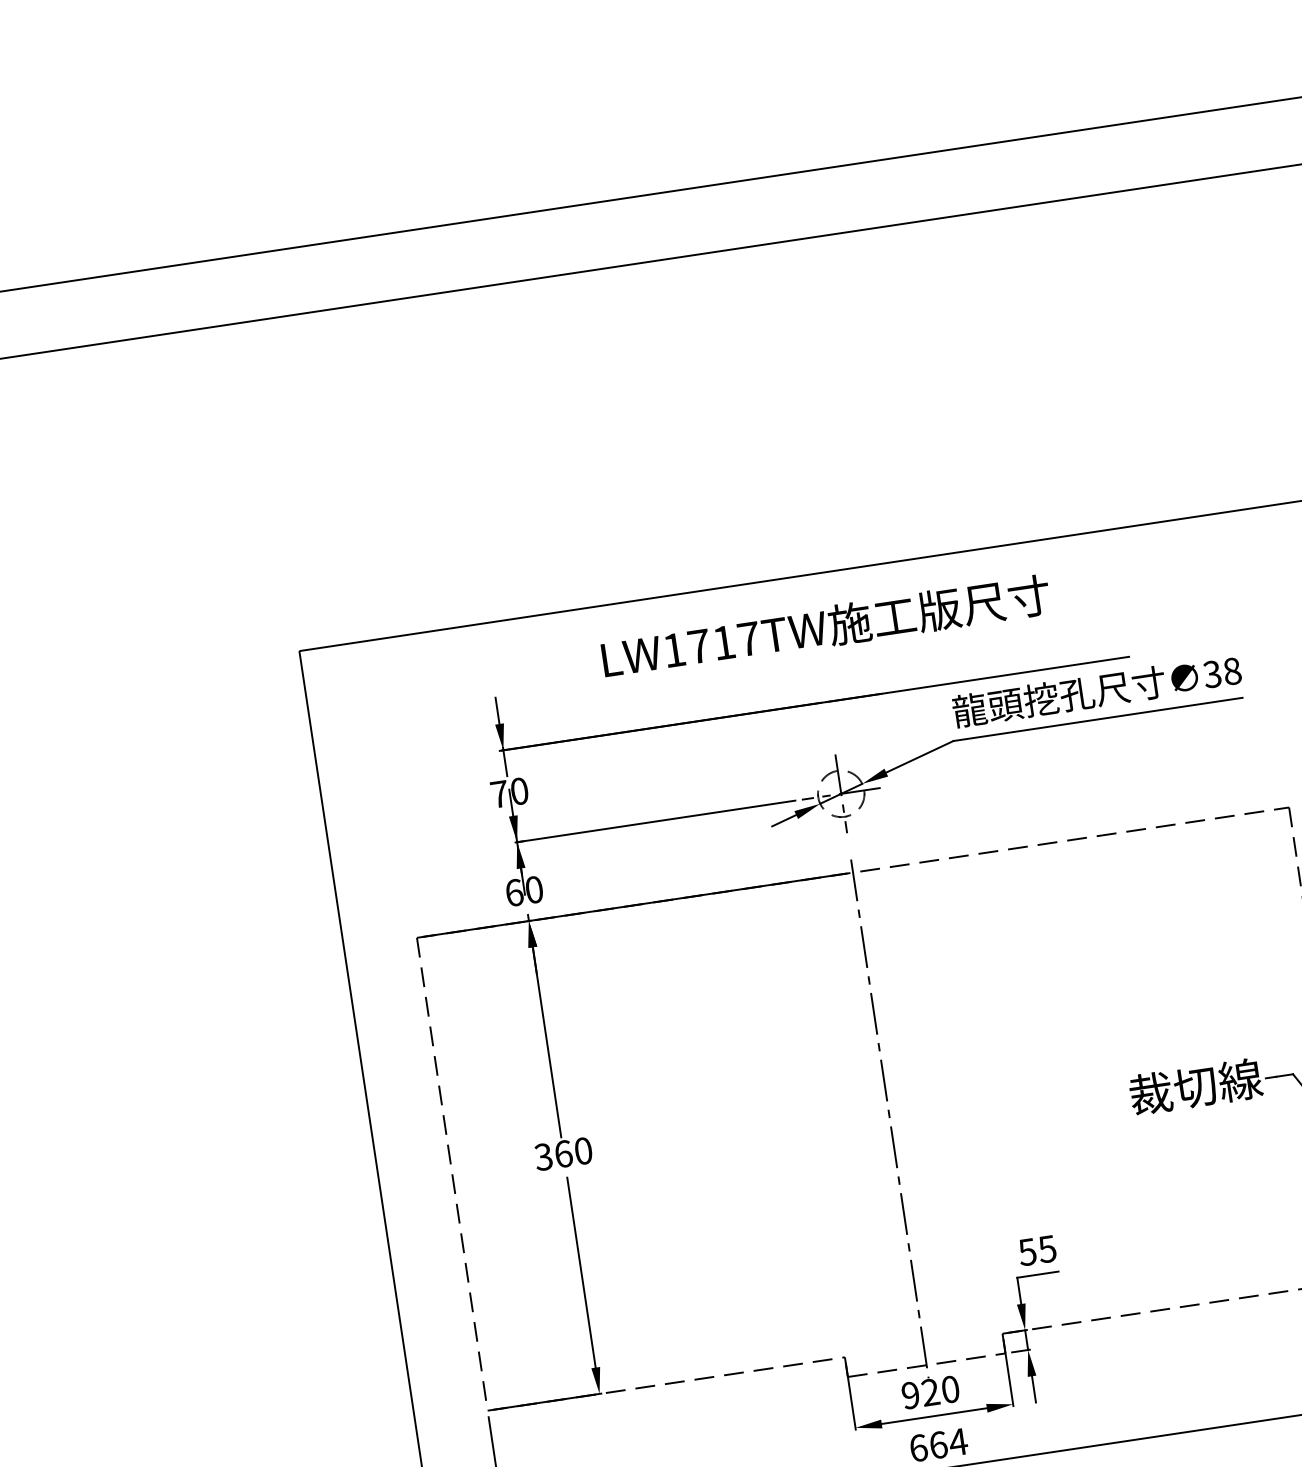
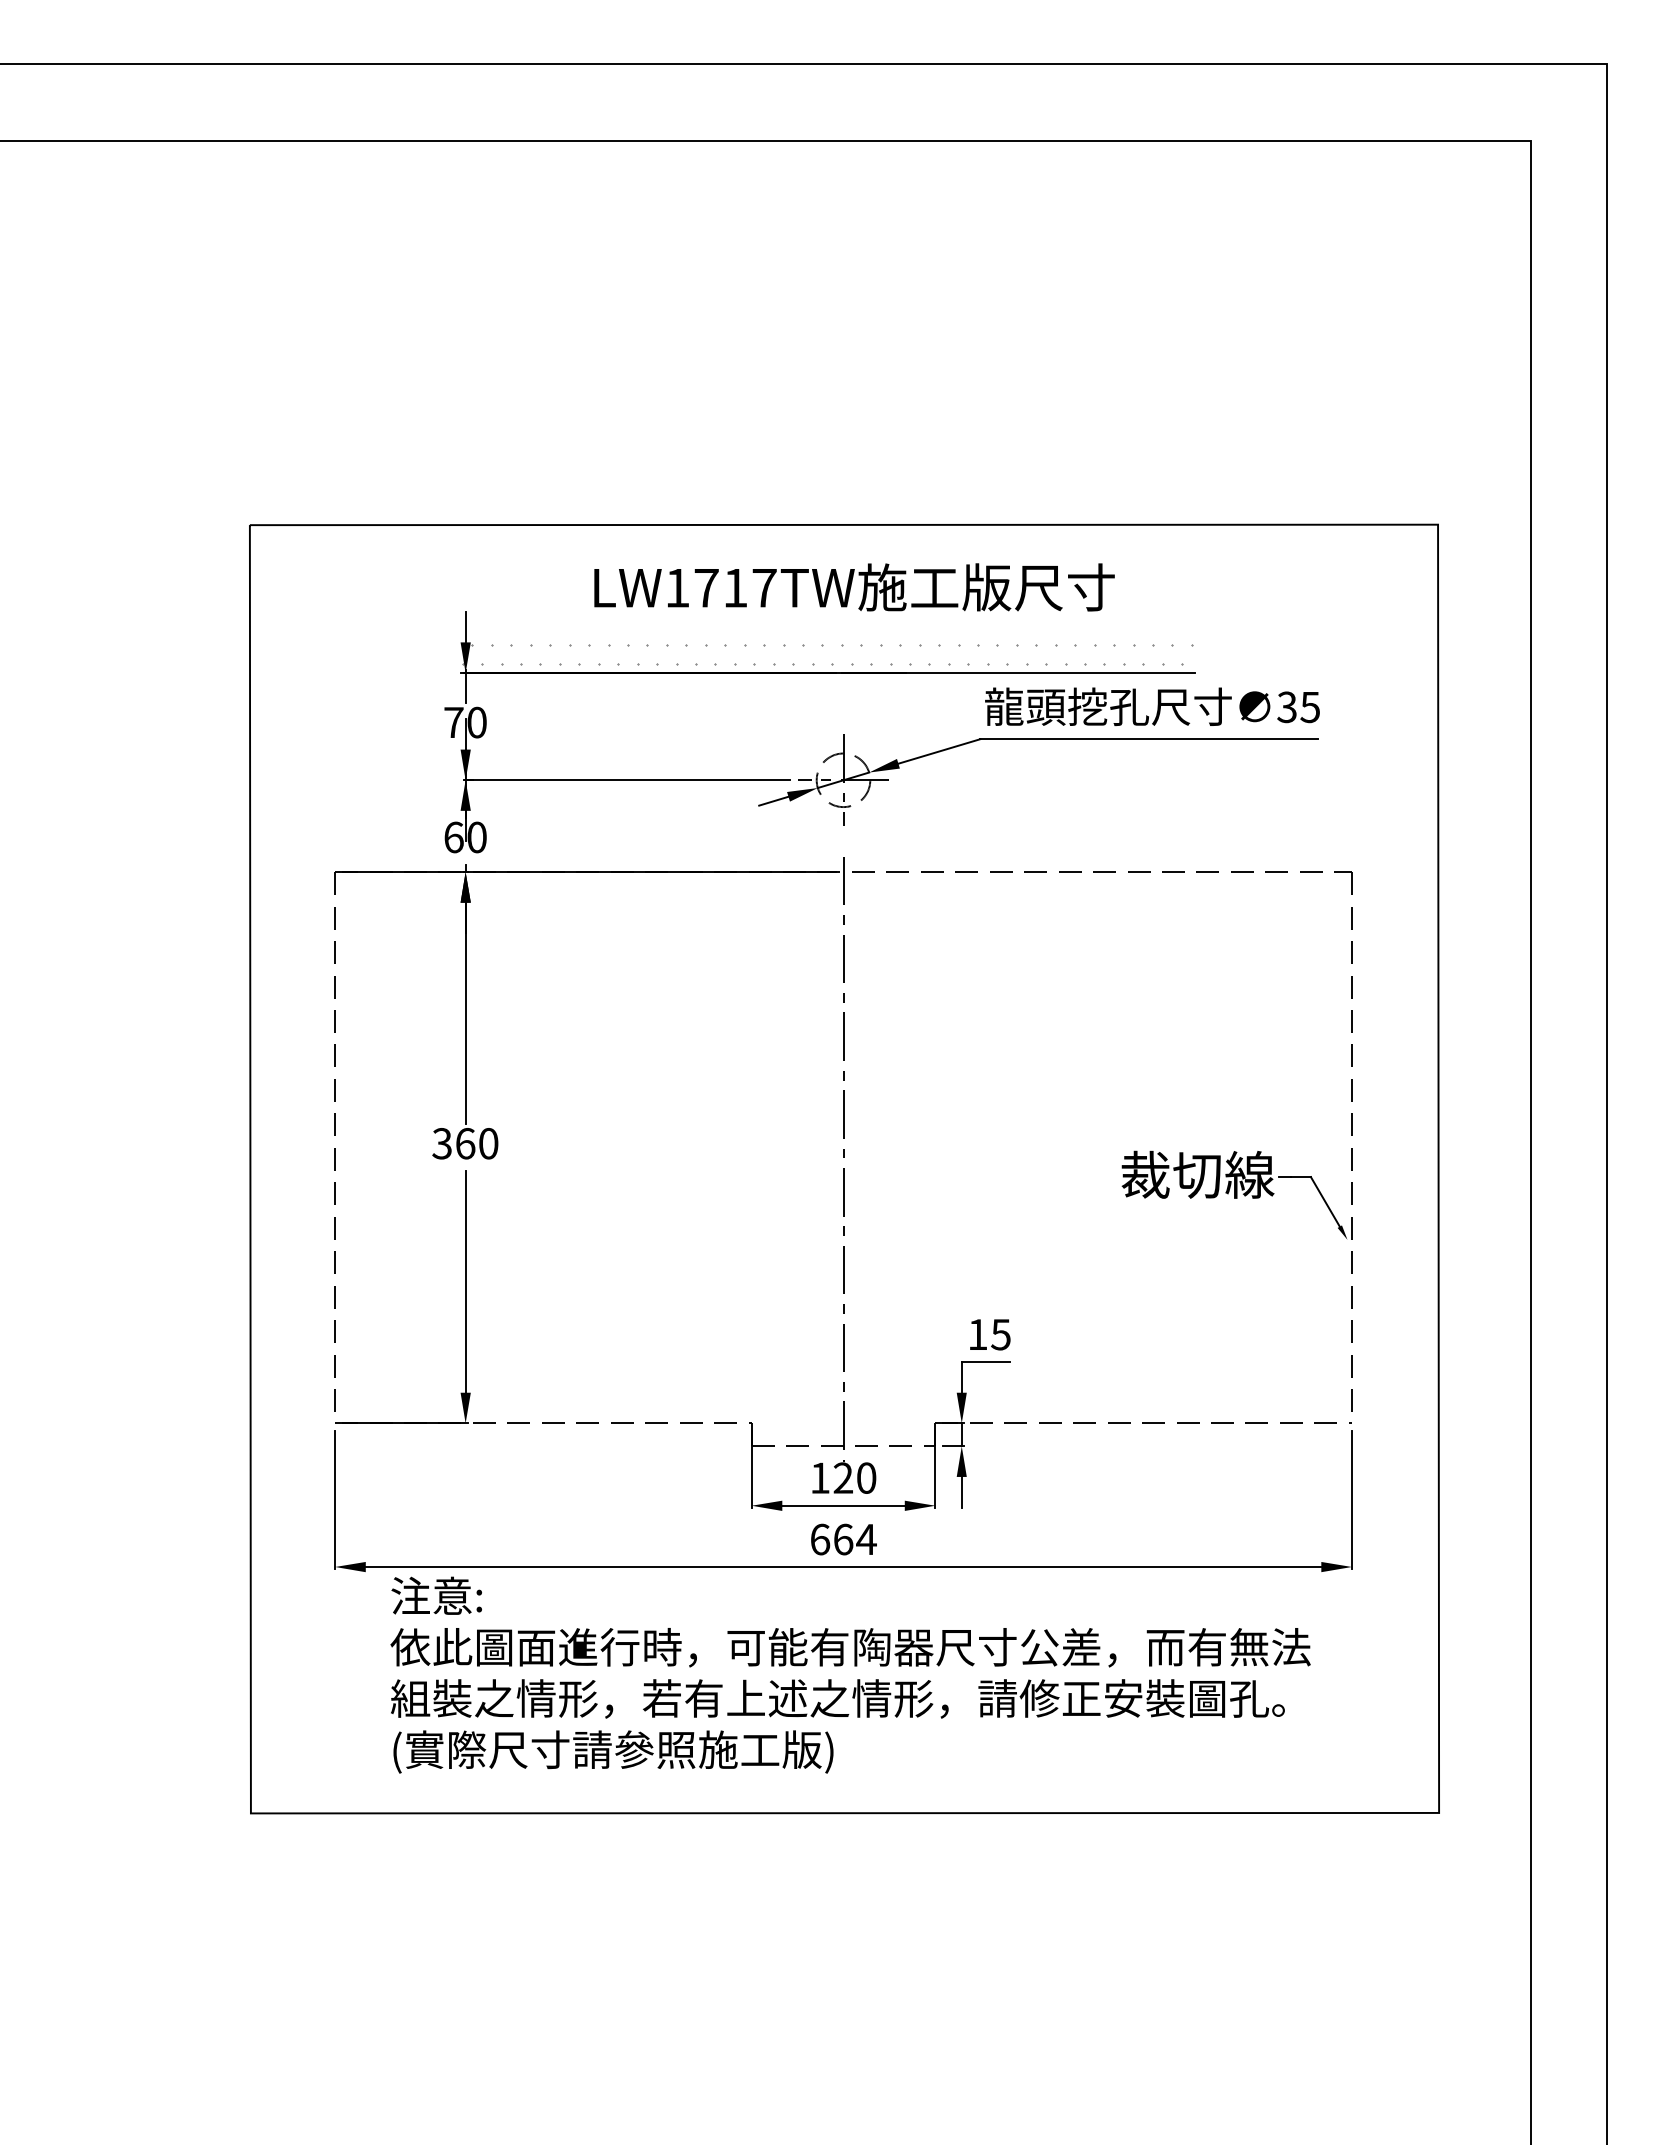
text: (1232, 670) -> (1310, 706), 38 -> 35
hatch: (810, 688) -> (826, 654), added
text: (1027, 1252) -> (977, 1334), 55 -> 15
text: (910, 1394) -> (819, 1477), 920 -> 120

